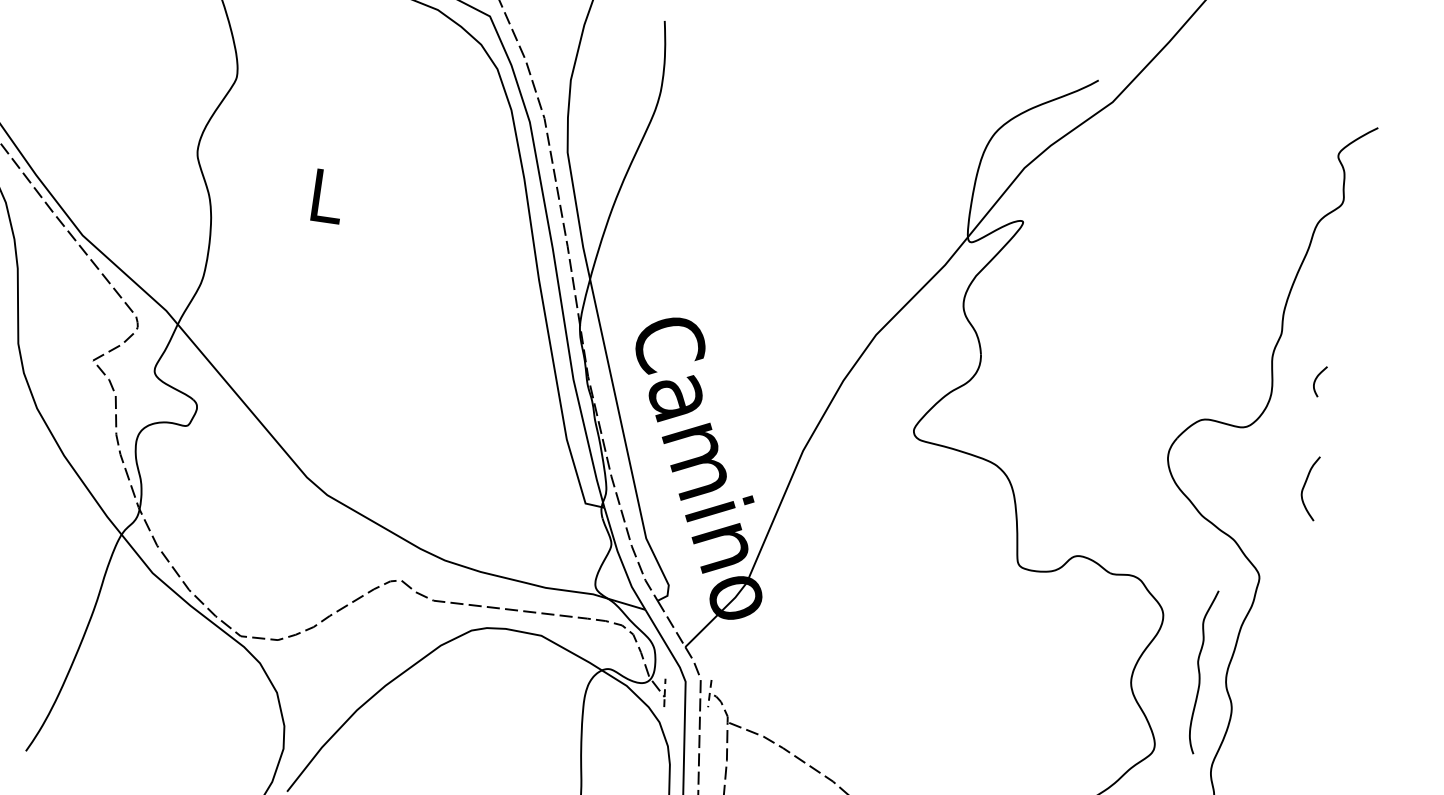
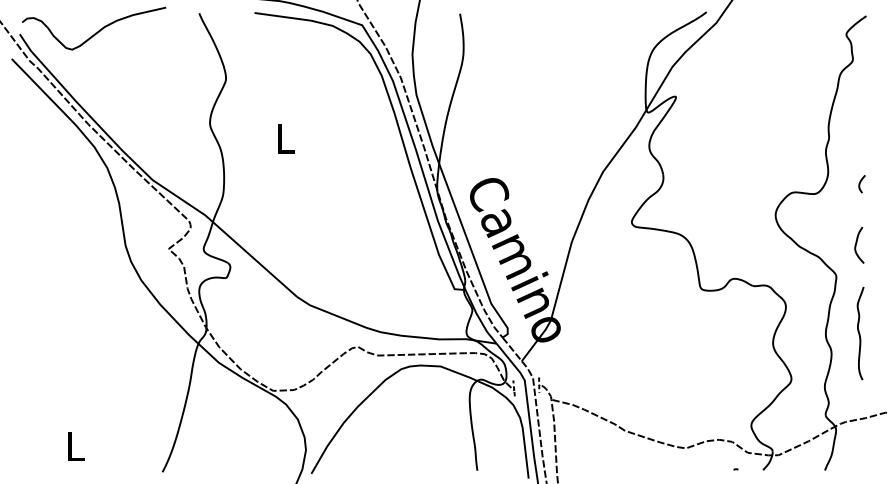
curve: (1316, 381) -> (860, 184), moved
curve: (1307, 484) -> (857, 243), moved
curve: (1201, 671) -> (860, 333), moved

